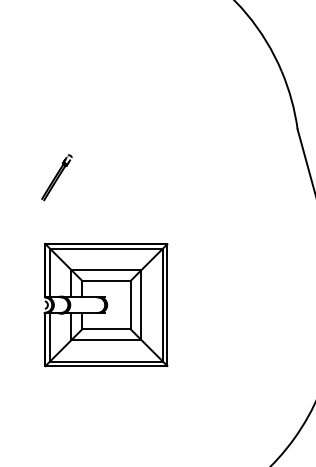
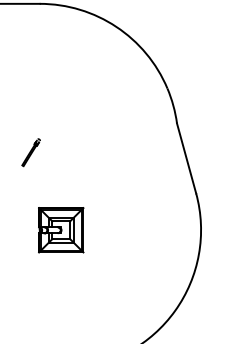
part: (107, 305) -> (61, 230), size x0.6

